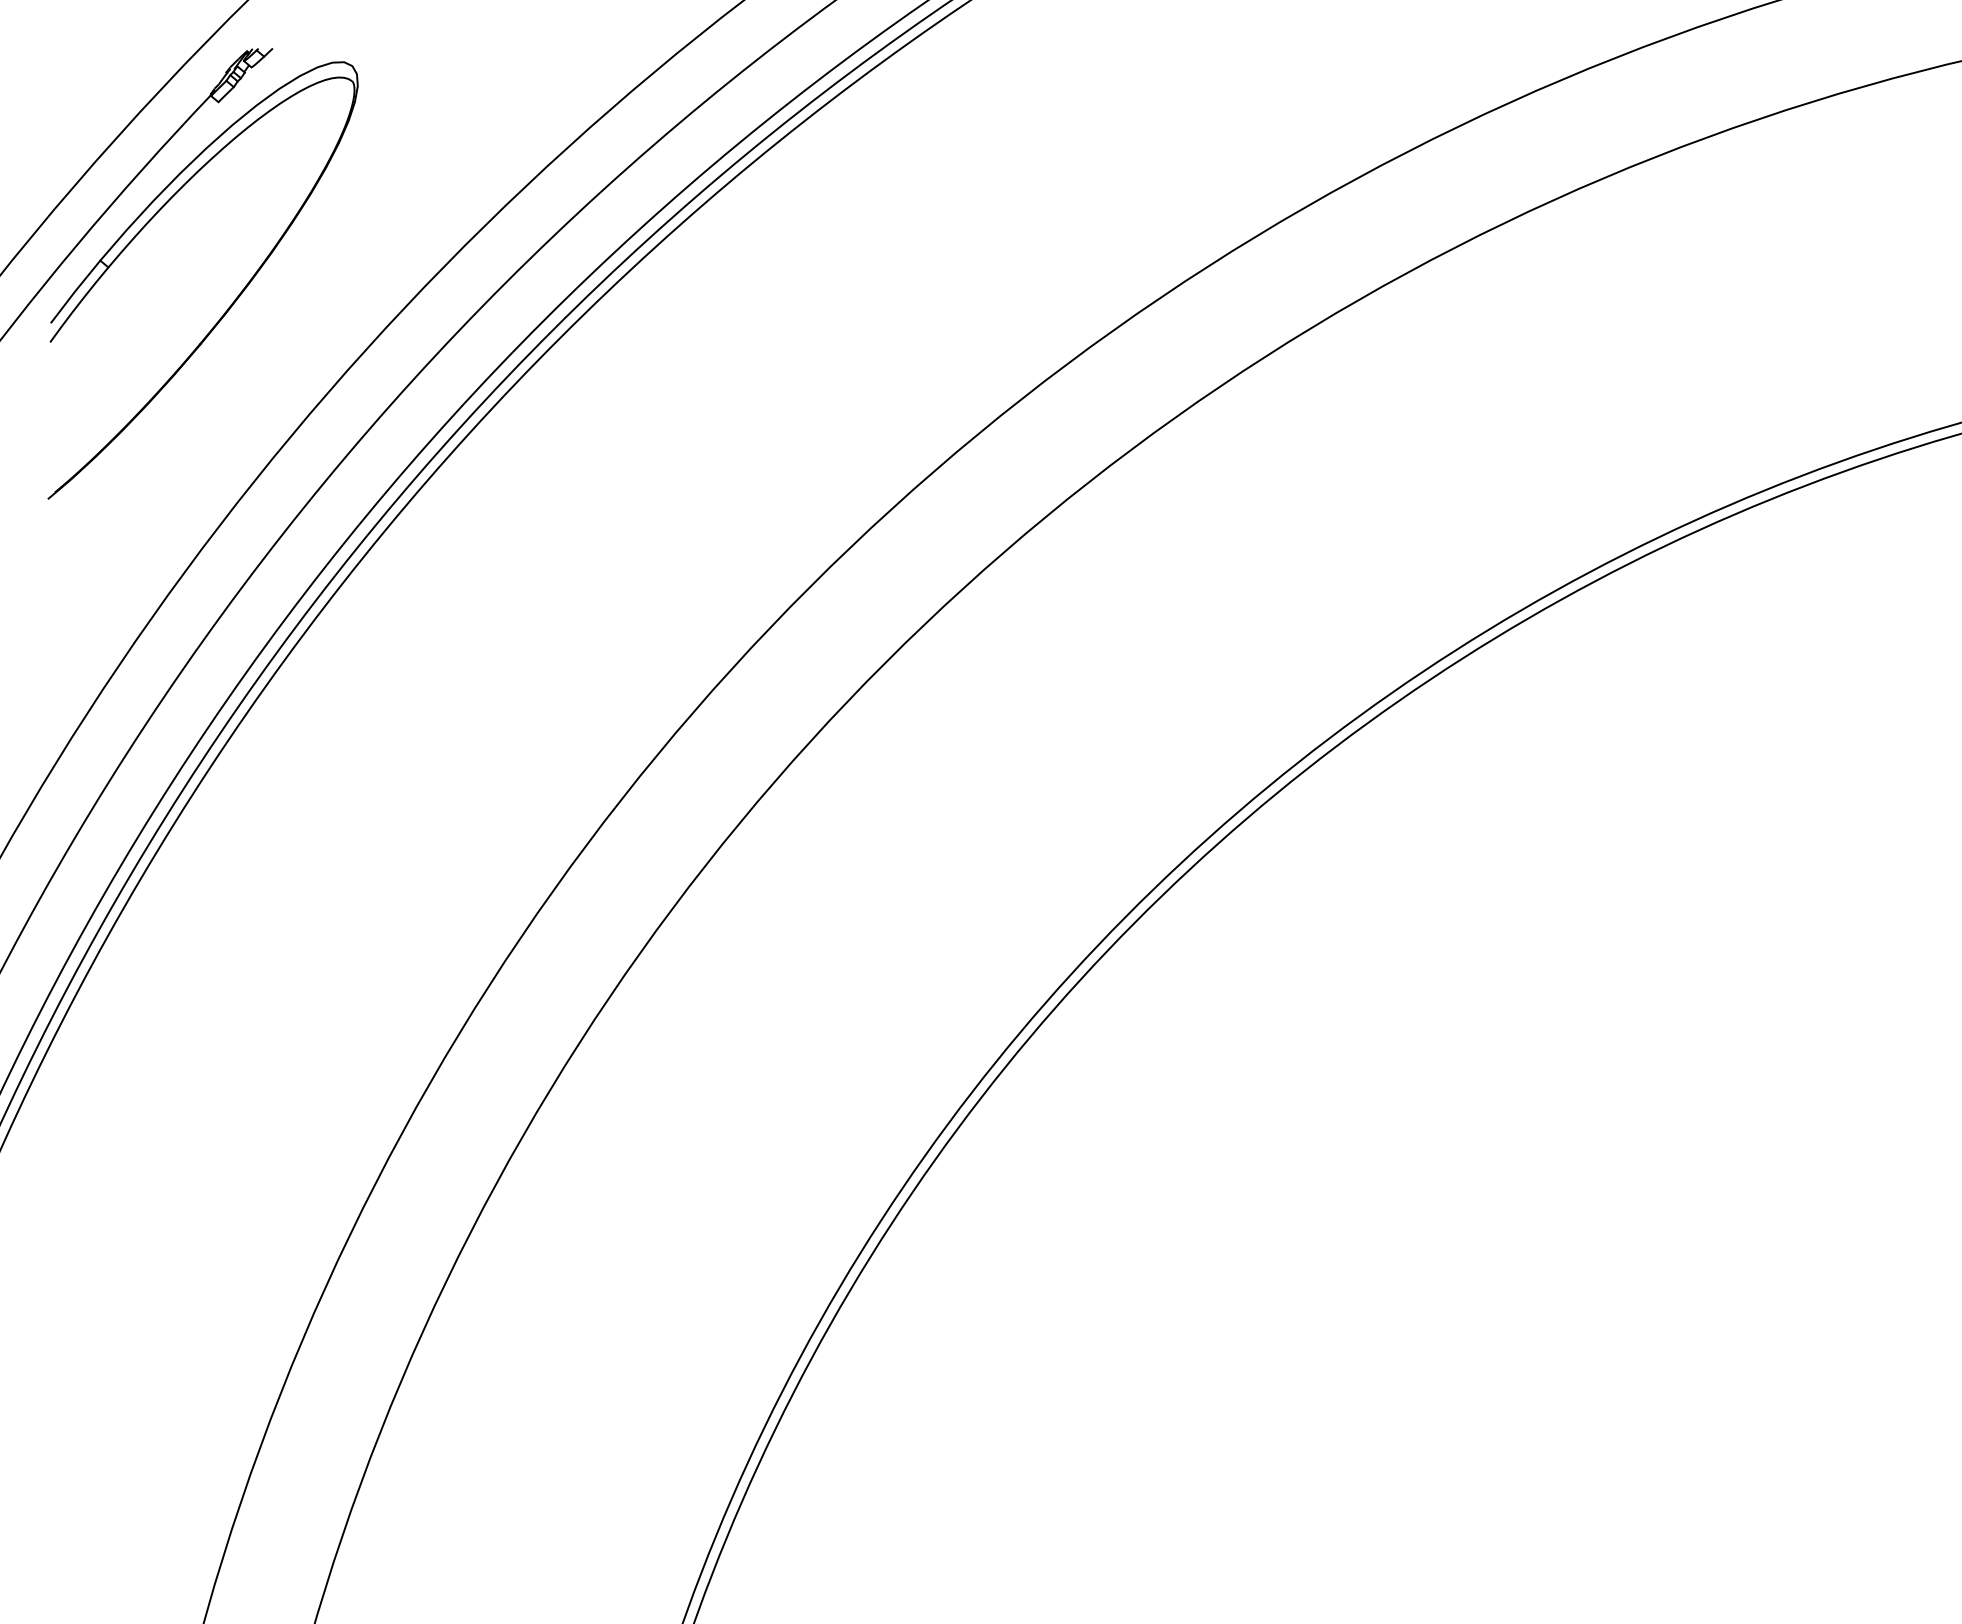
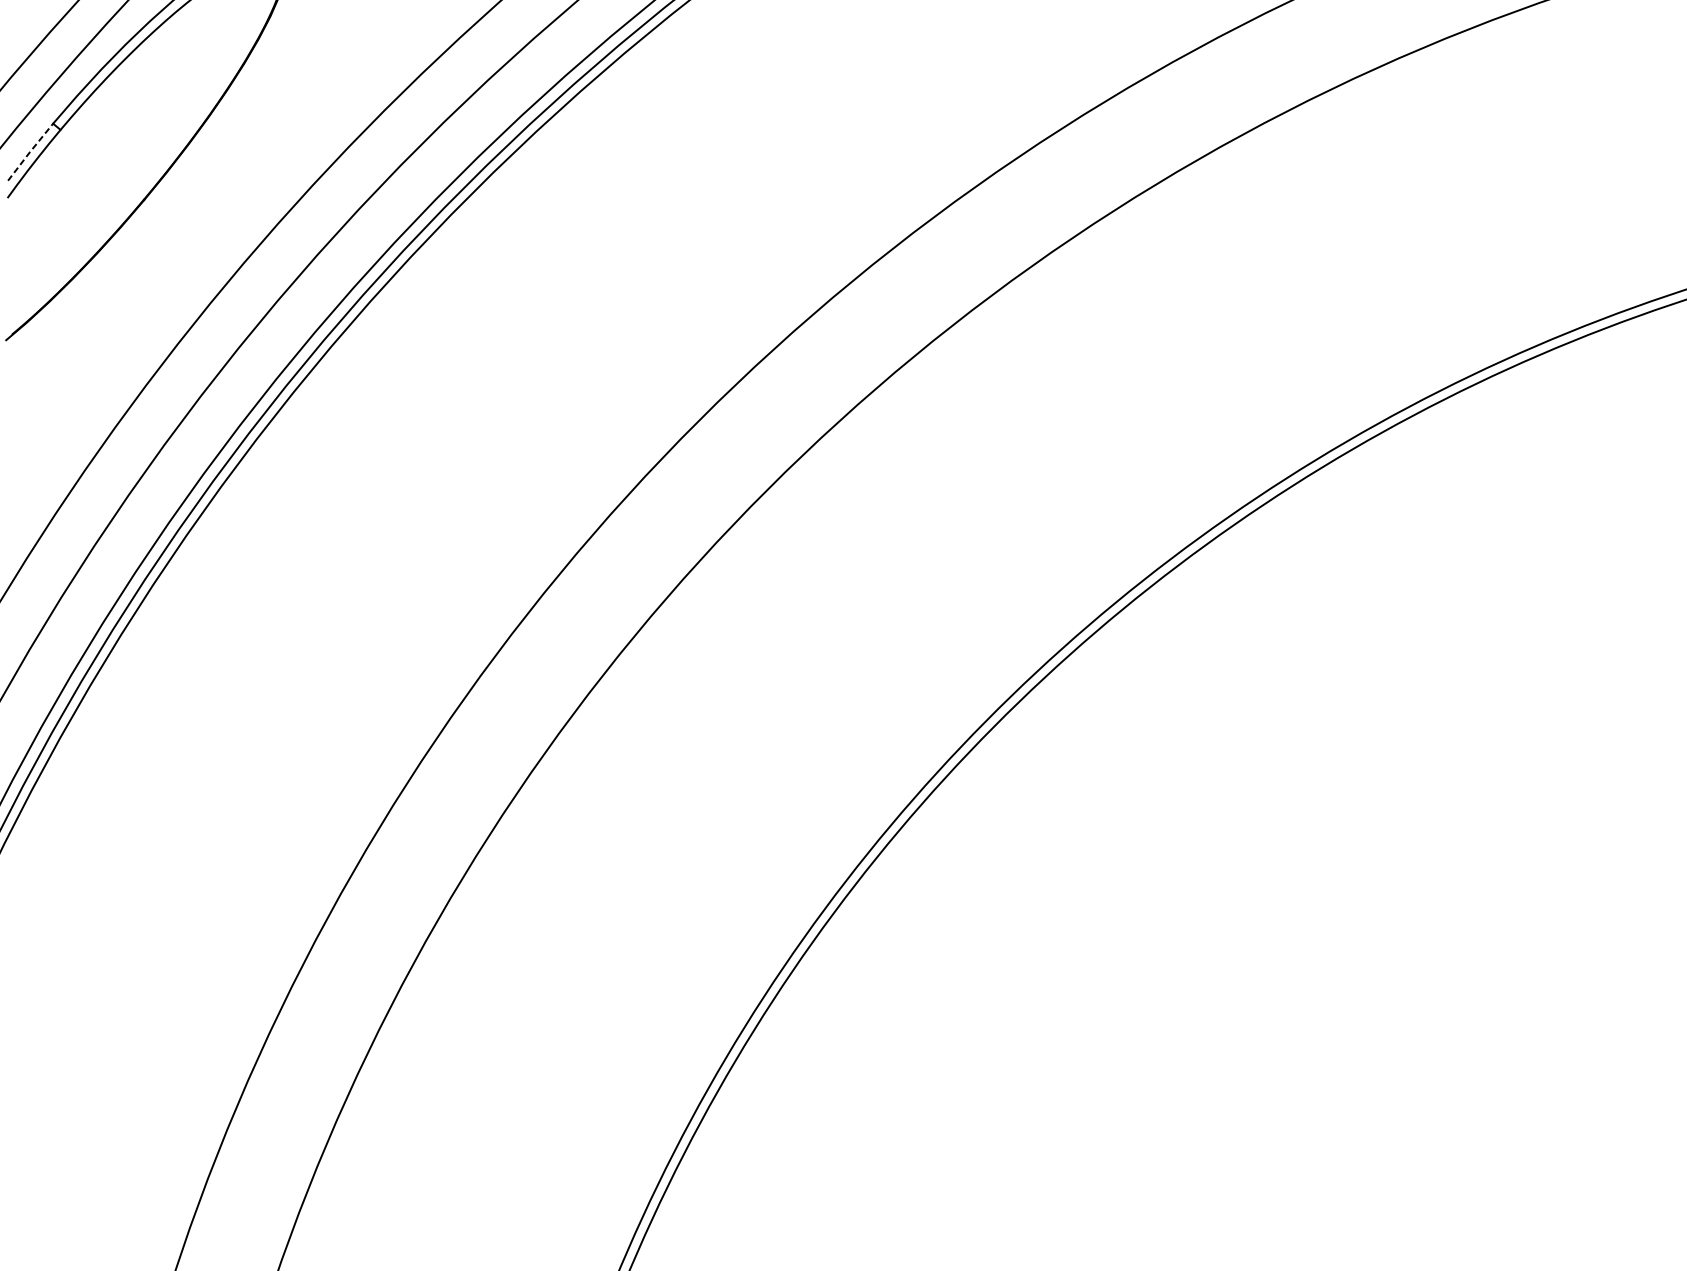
line: (74, 291) -> (29, 151), solid -> dashed

